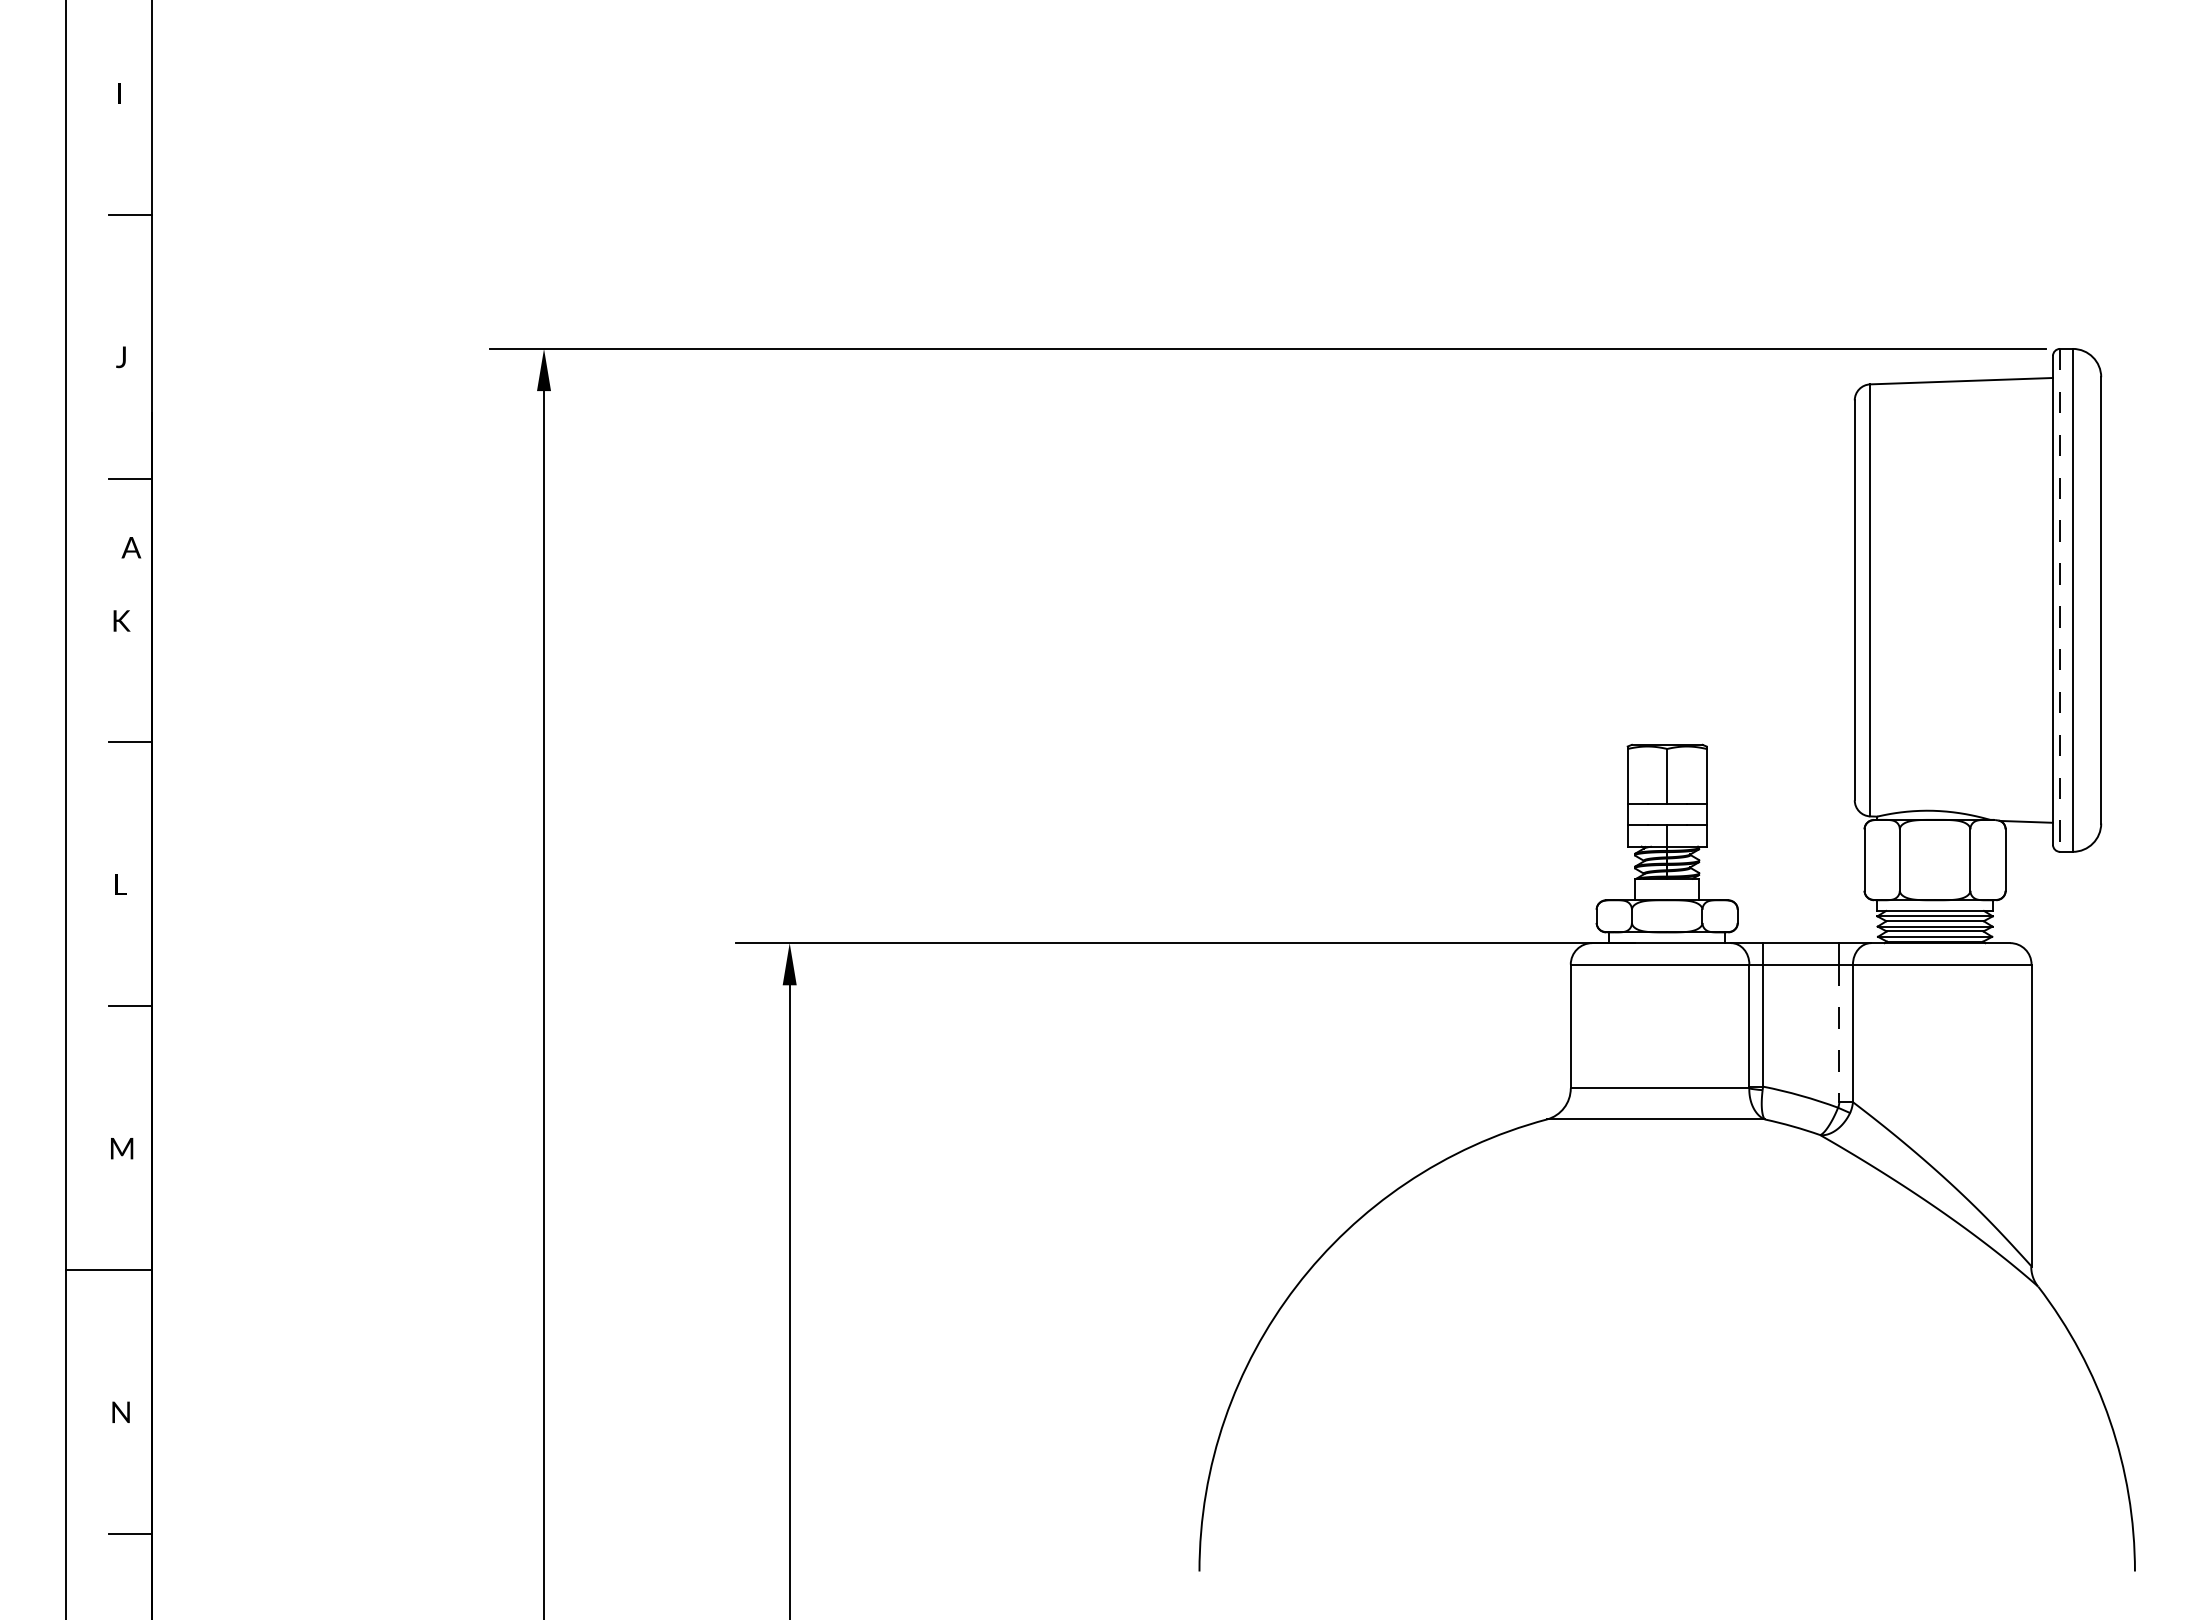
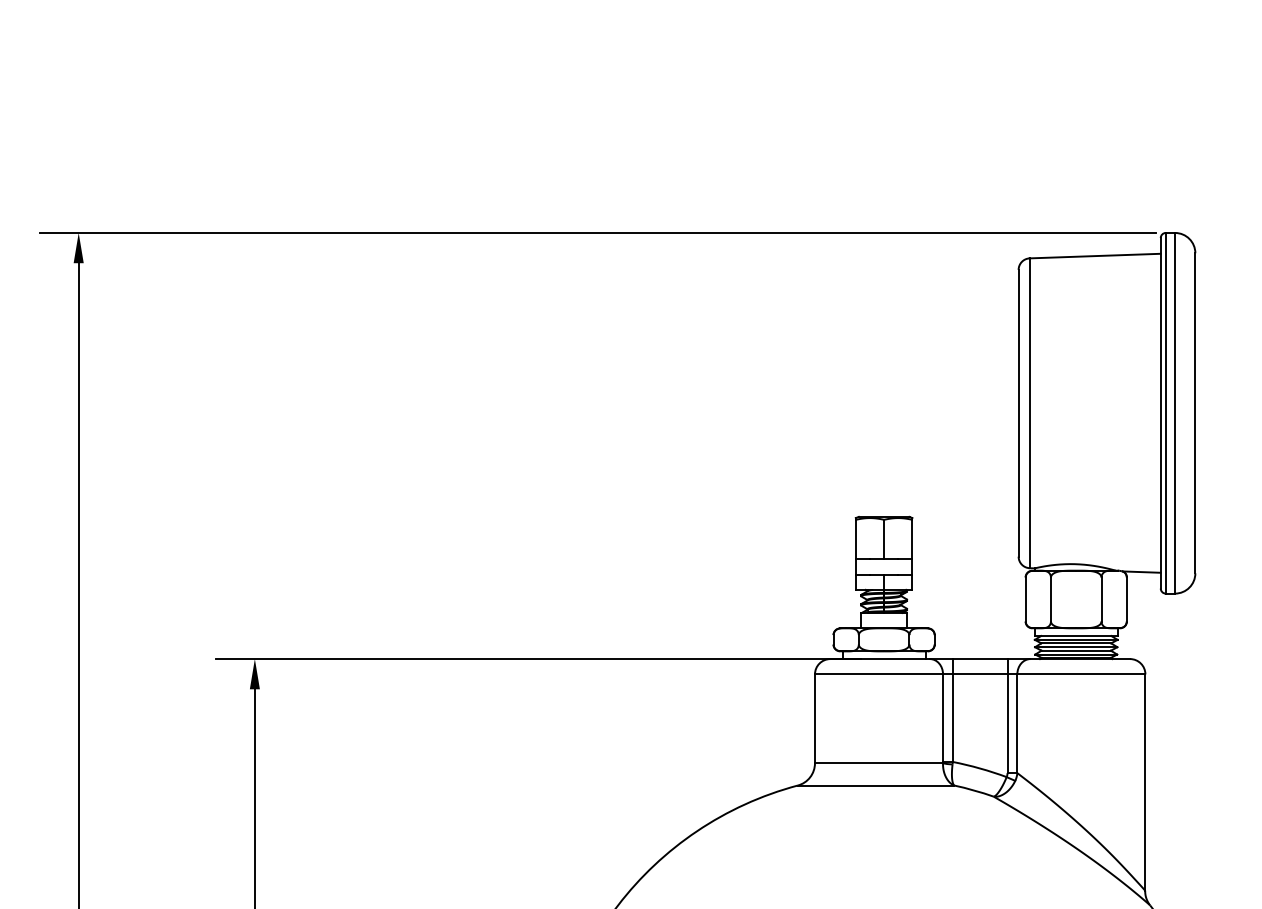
line: (2060, 600) -> (1166, 413), dashed -> solid
line: (1839, 1033) -> (1007, 723), dashed -> solid

